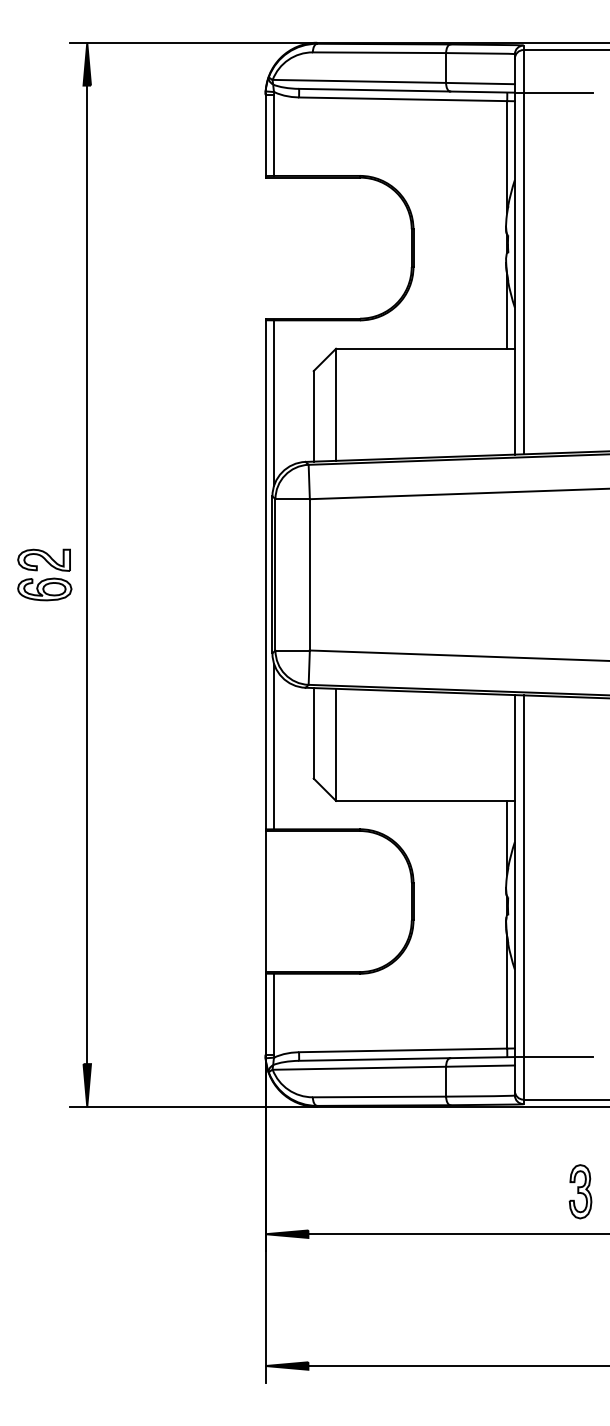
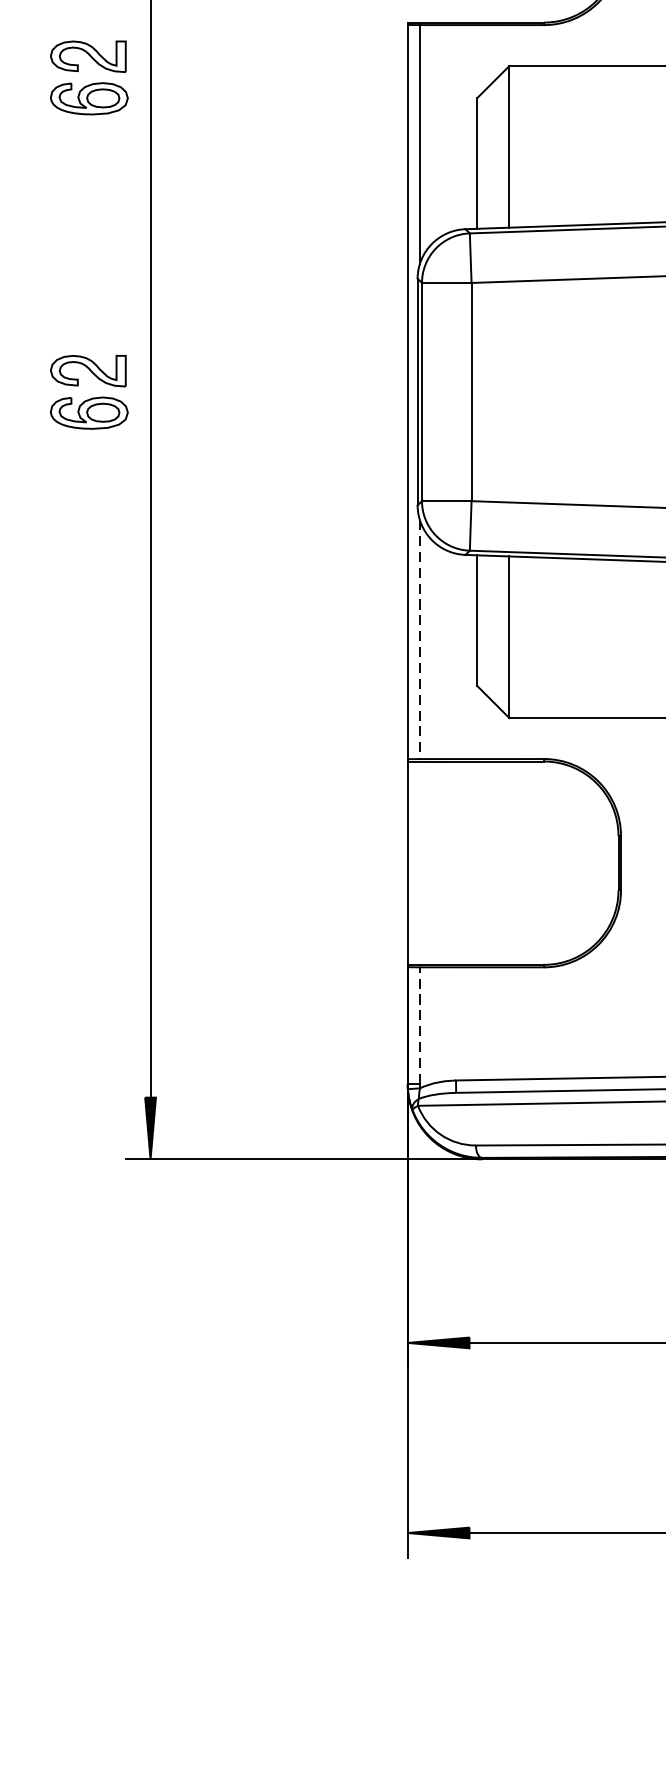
part: (44, 356) -> (88, 77), added
line: (274, 746) -> (420, 639), solid -> dashed
line: (274, 1013) -> (420, 1024), solid -> dashed

